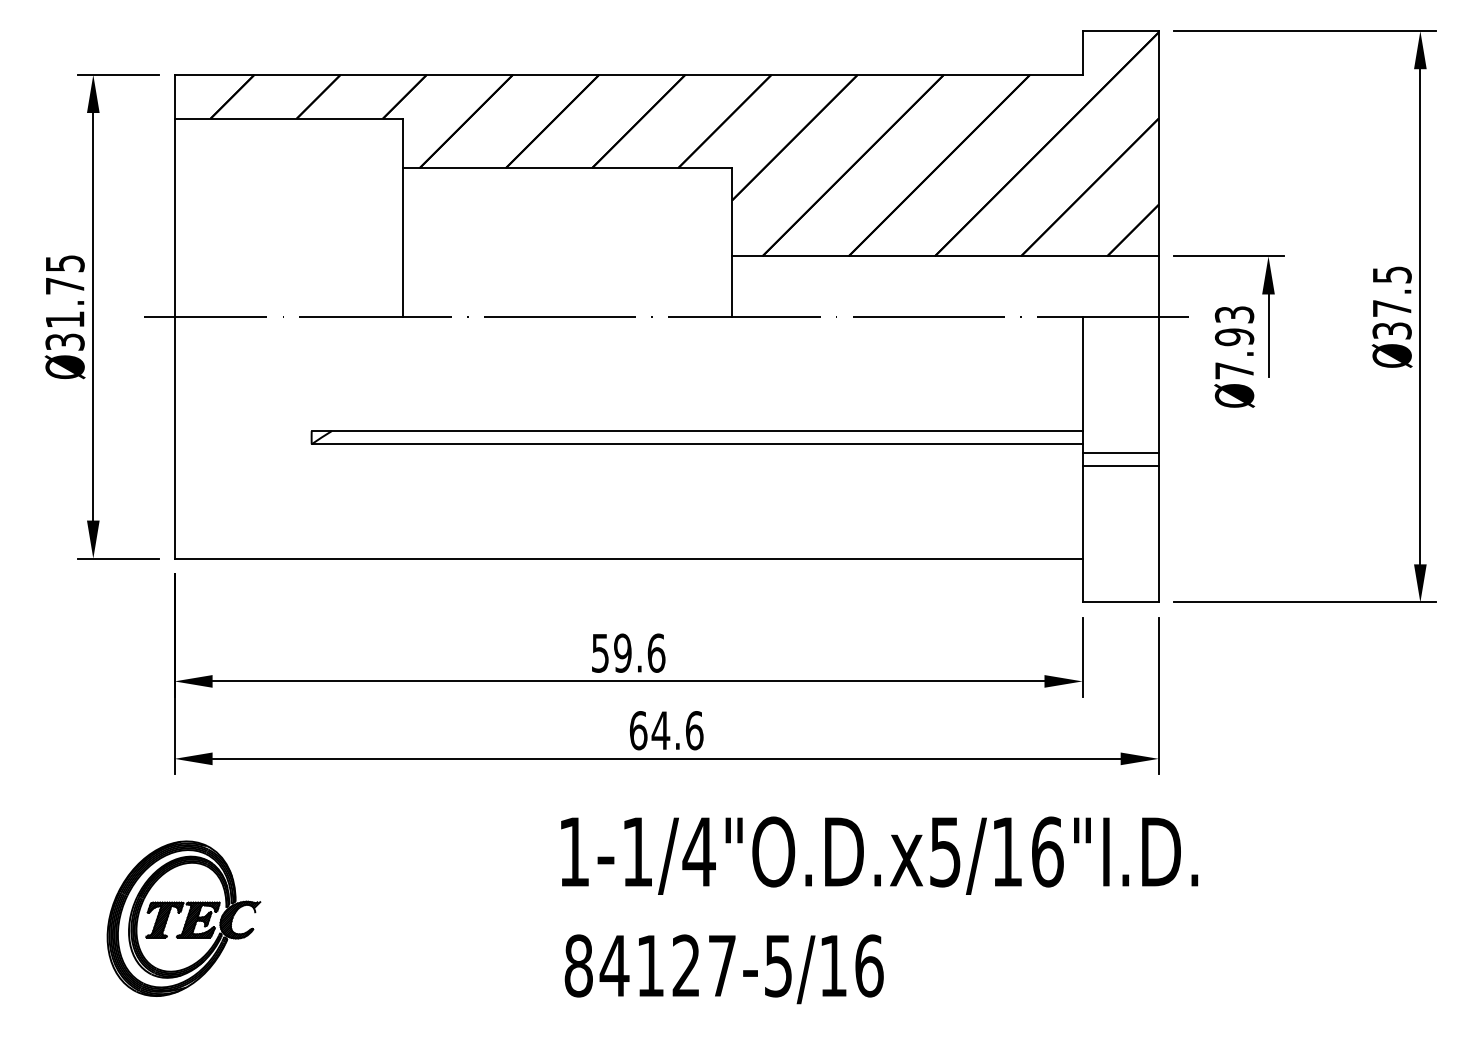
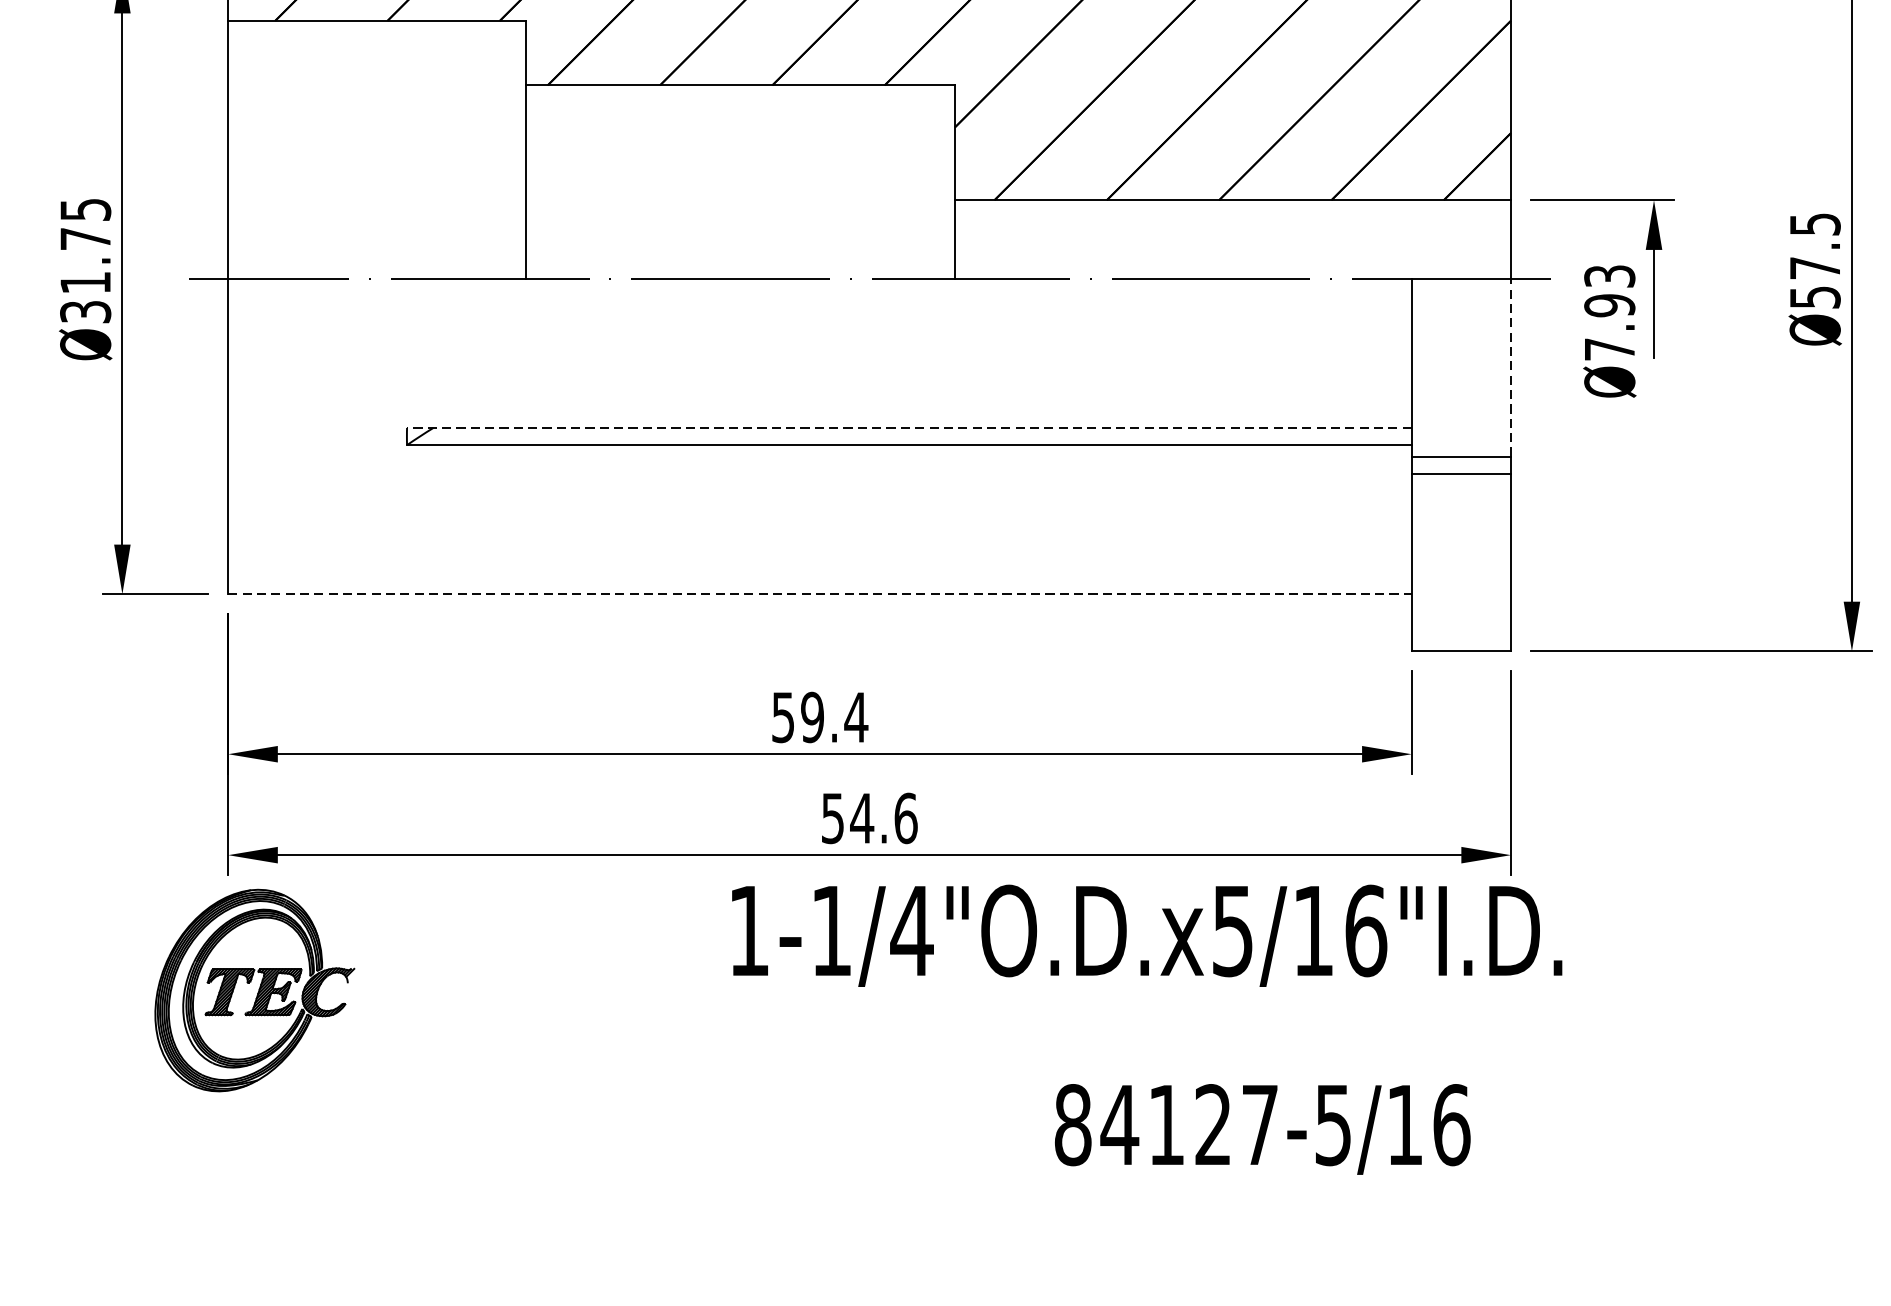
text: (1391, 330) -> (1814, 296), Ø37.5 -> Ø57.5
line: (1158, 384) -> (1510, 367), solid -> dashed
line: (696, 431) -> (908, 428), solid -> dashed
line: (629, 558) -> (821, 594), solid -> dashed
text: (656, 652) -> (856, 716), 59.6 -> 59.4
text: (638, 730) -> (832, 818), 64.6 -> 54.6
text: (879, 855) -> (1147, 935), moved
part: (183, 918) -> (254, 990), moved
text: (723, 969) -> (1261, 1129), moved

